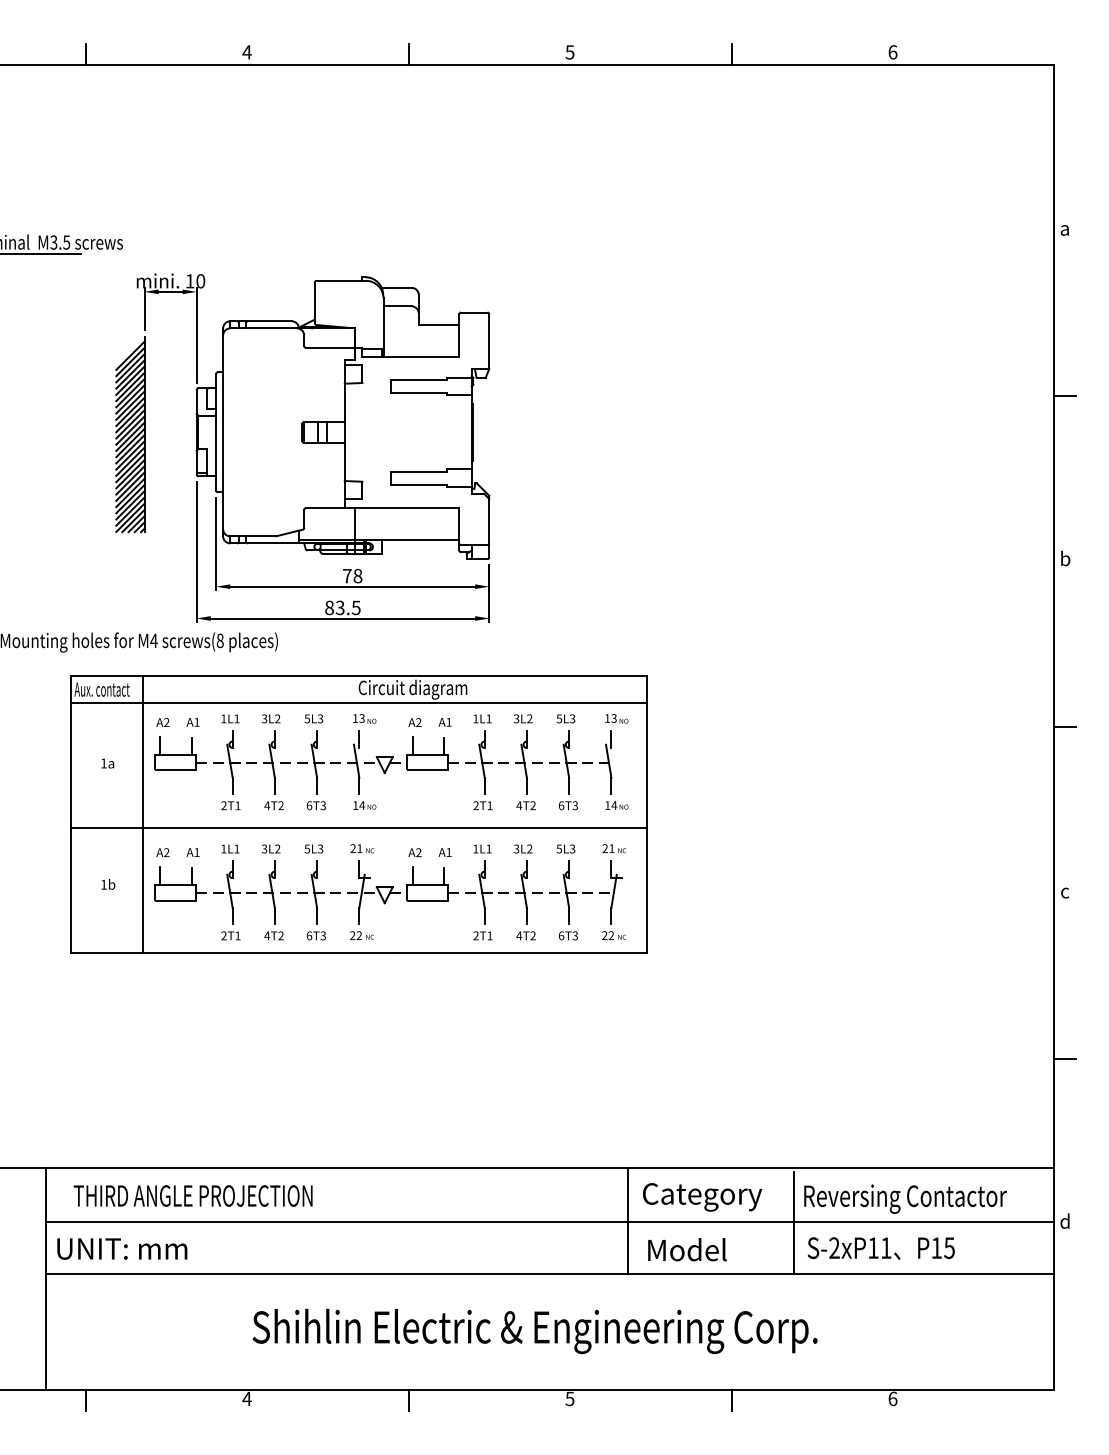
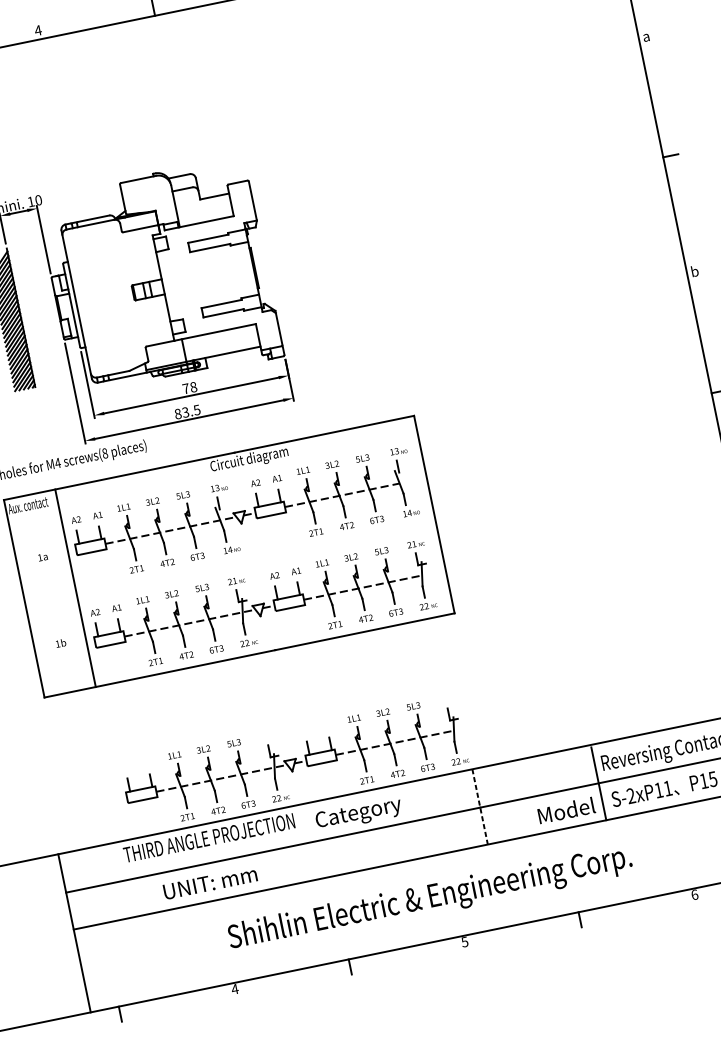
line: (359, 703) -> (213, 477), removed
line: (359, 827) -> (231, 566), removed
part: (389, 1110) -> (294, 763), added
text: (192, 1195) -> (208, 837), moved
text: (702, 1197) -> (358, 814), moved
line: (627, 1221) -> (479, 807), solid -> dashed
text: (122, 1248) -> (210, 882), moved
text: (687, 1249) -> (566, 810), moved

